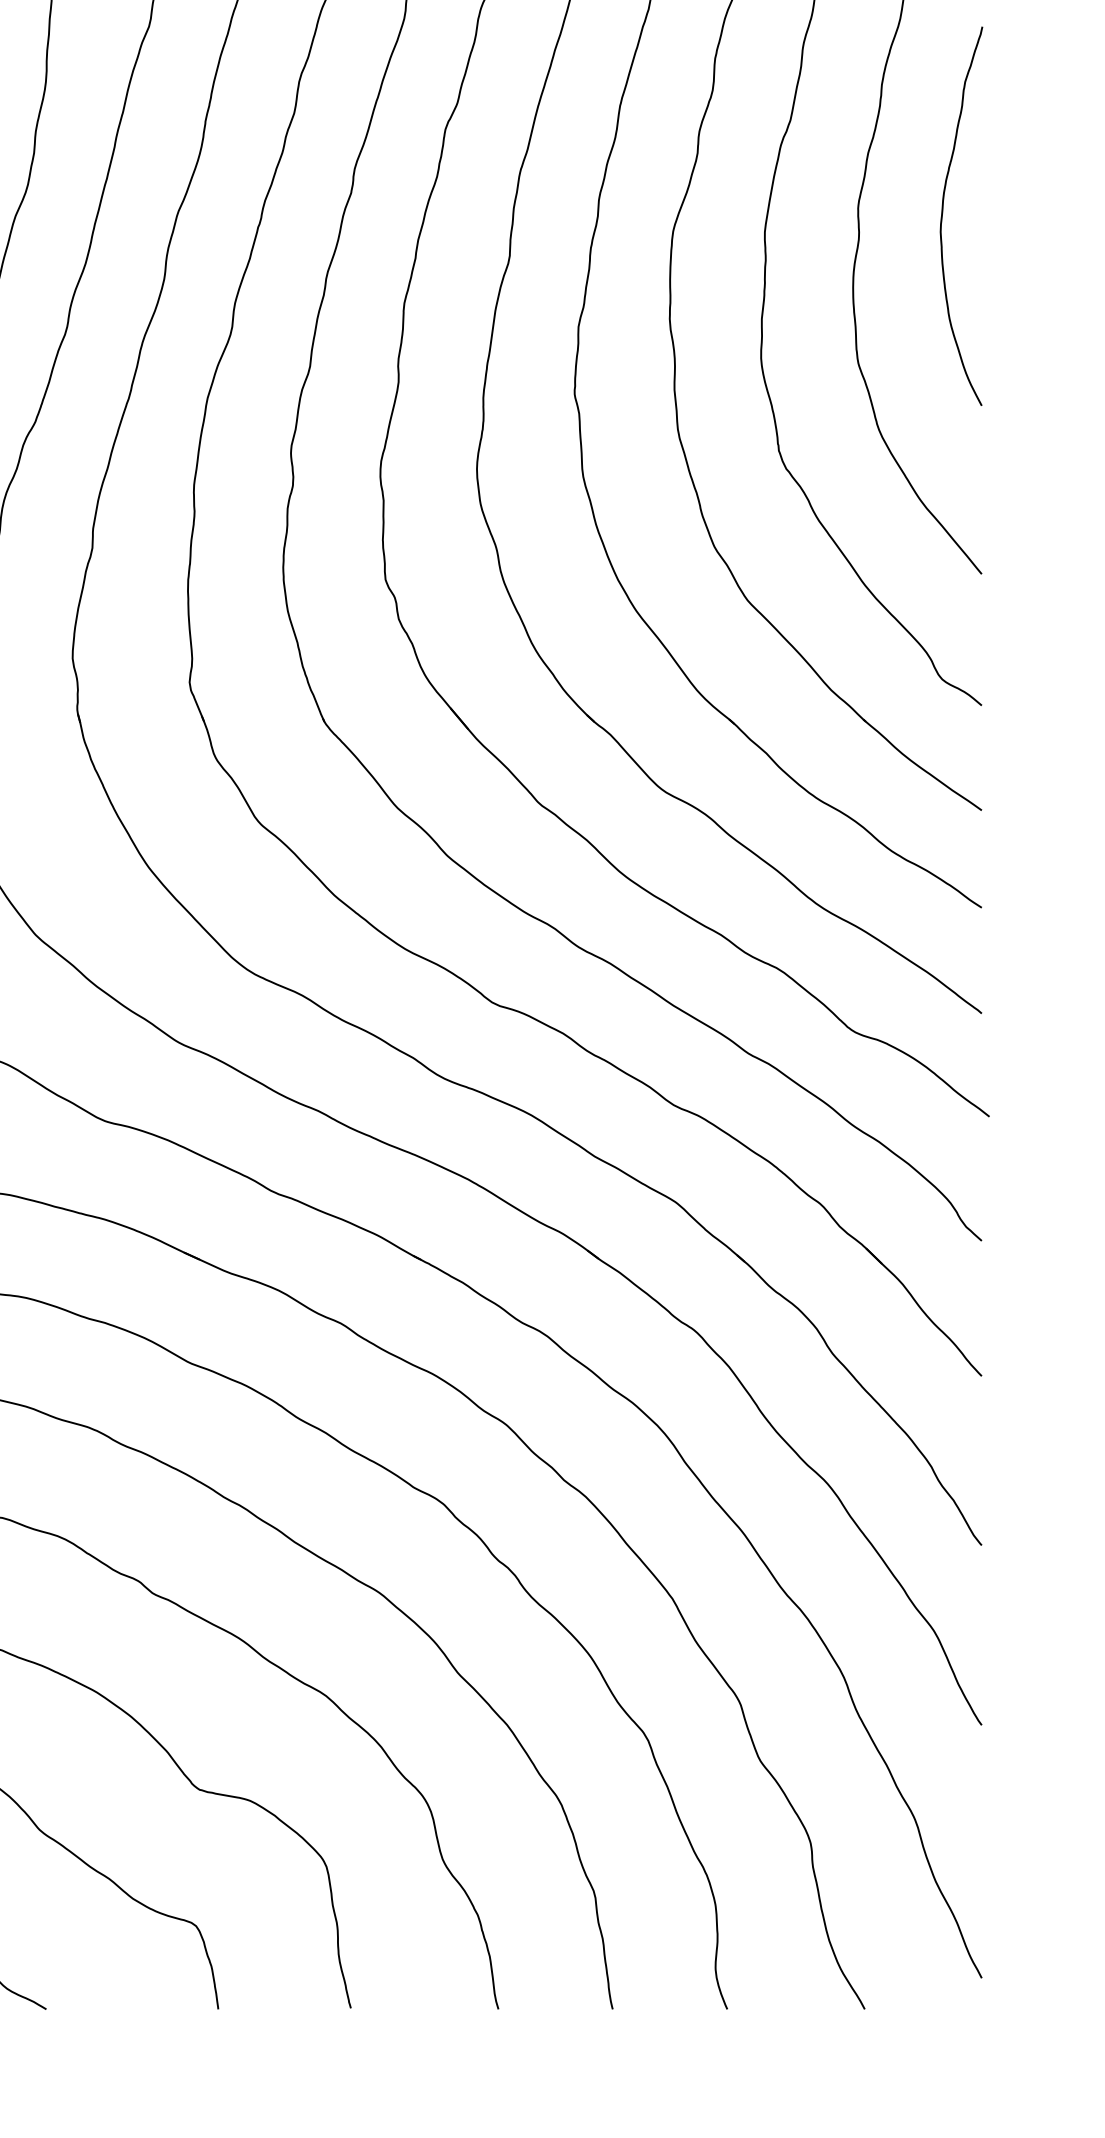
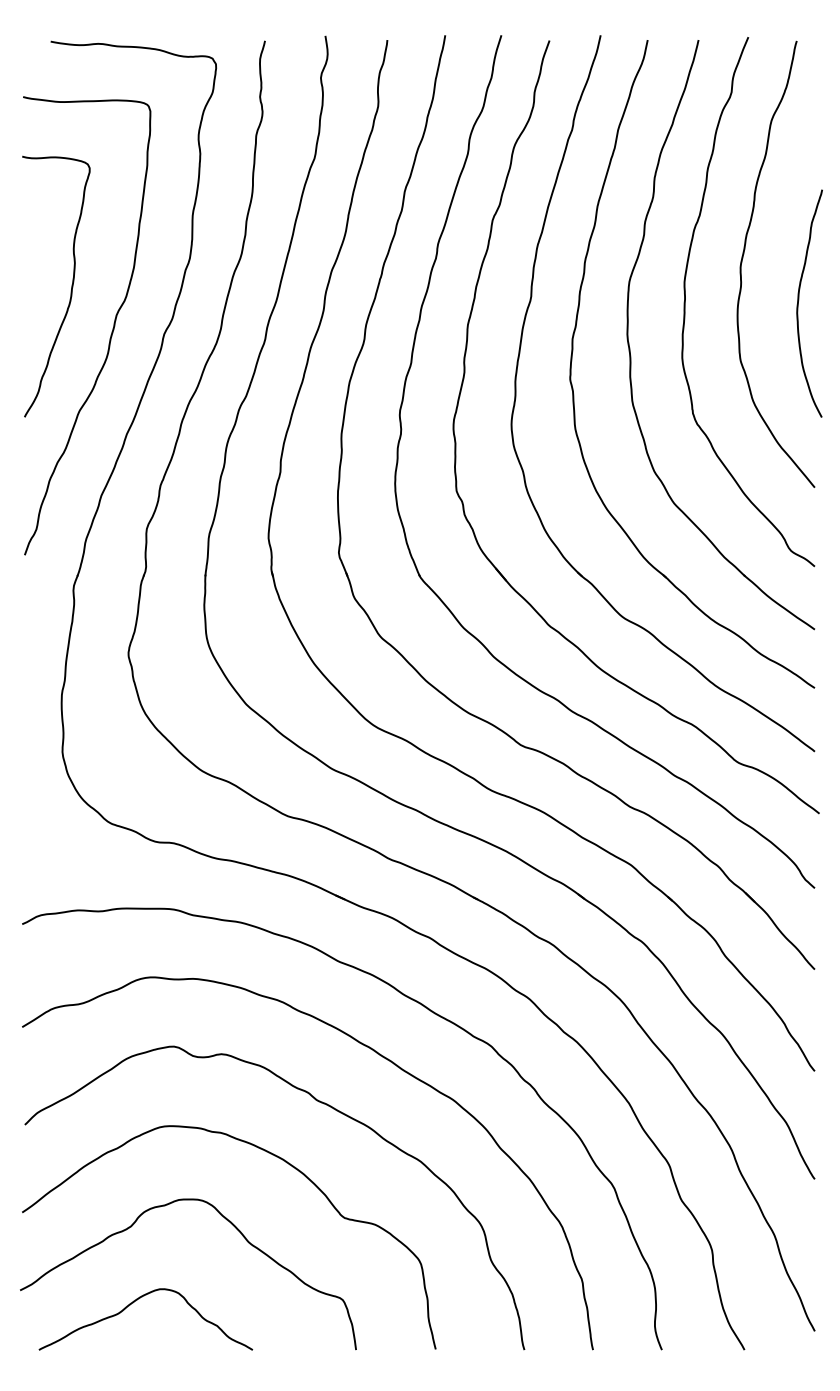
curve: (944, 211) -> (799, 300), moved

